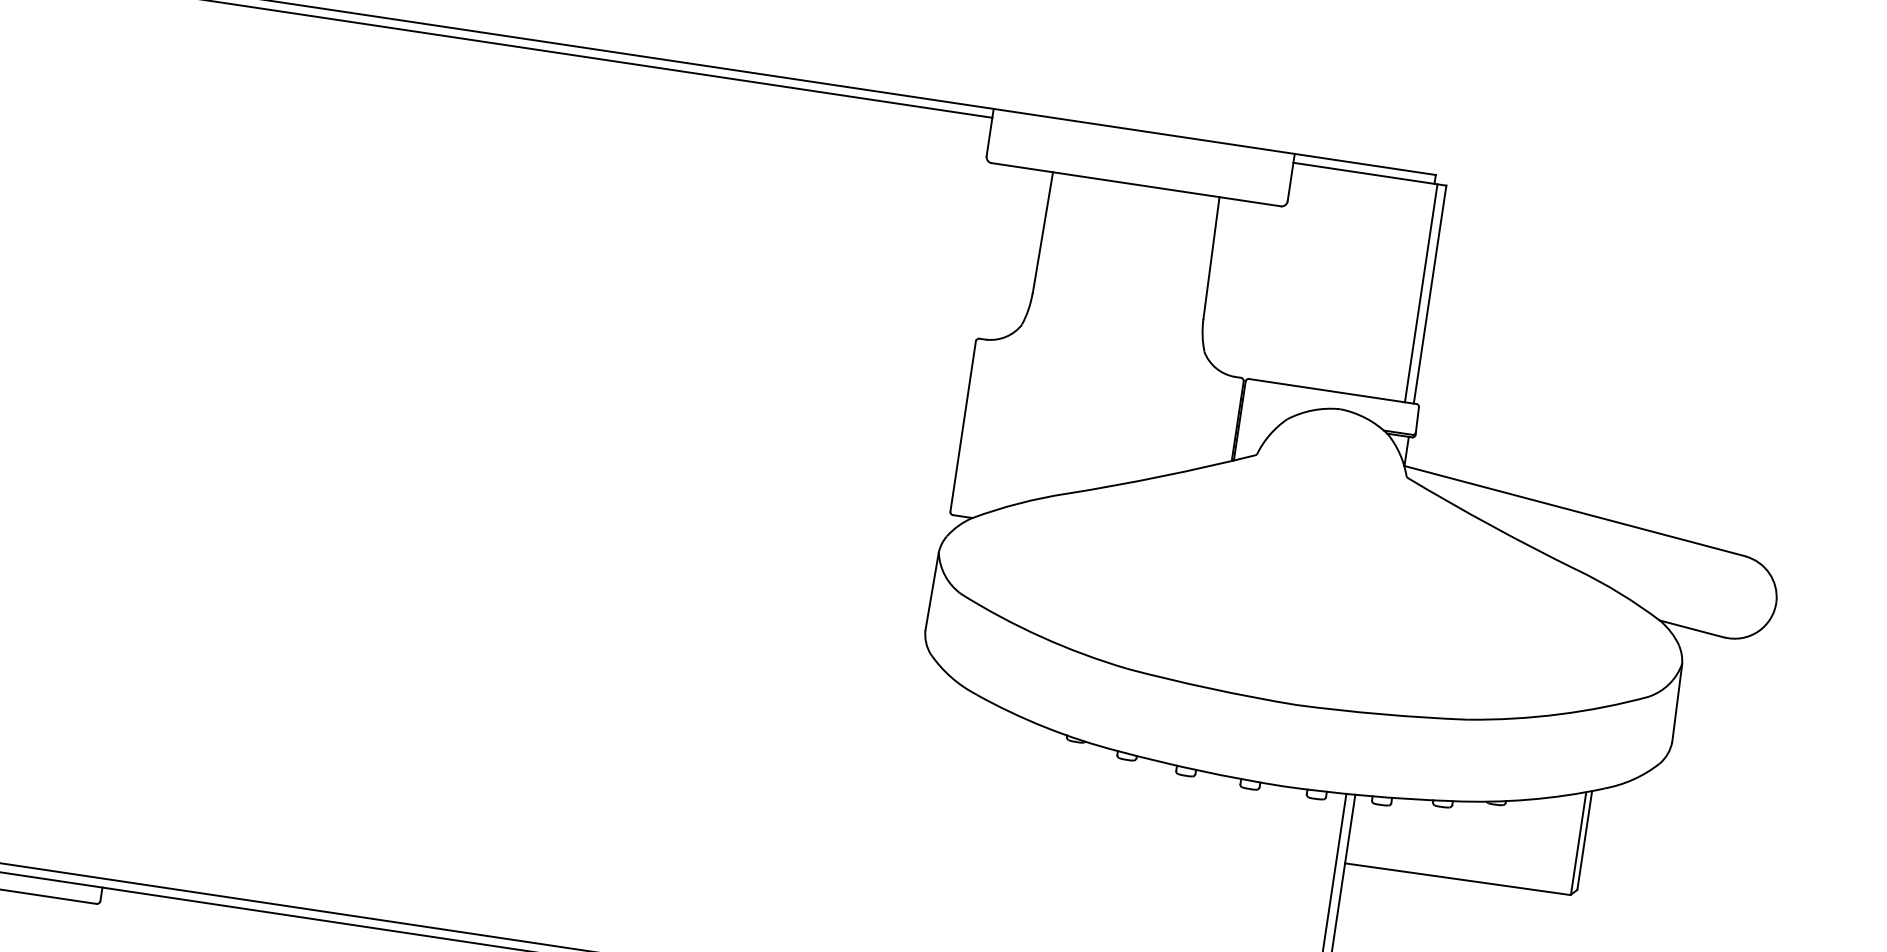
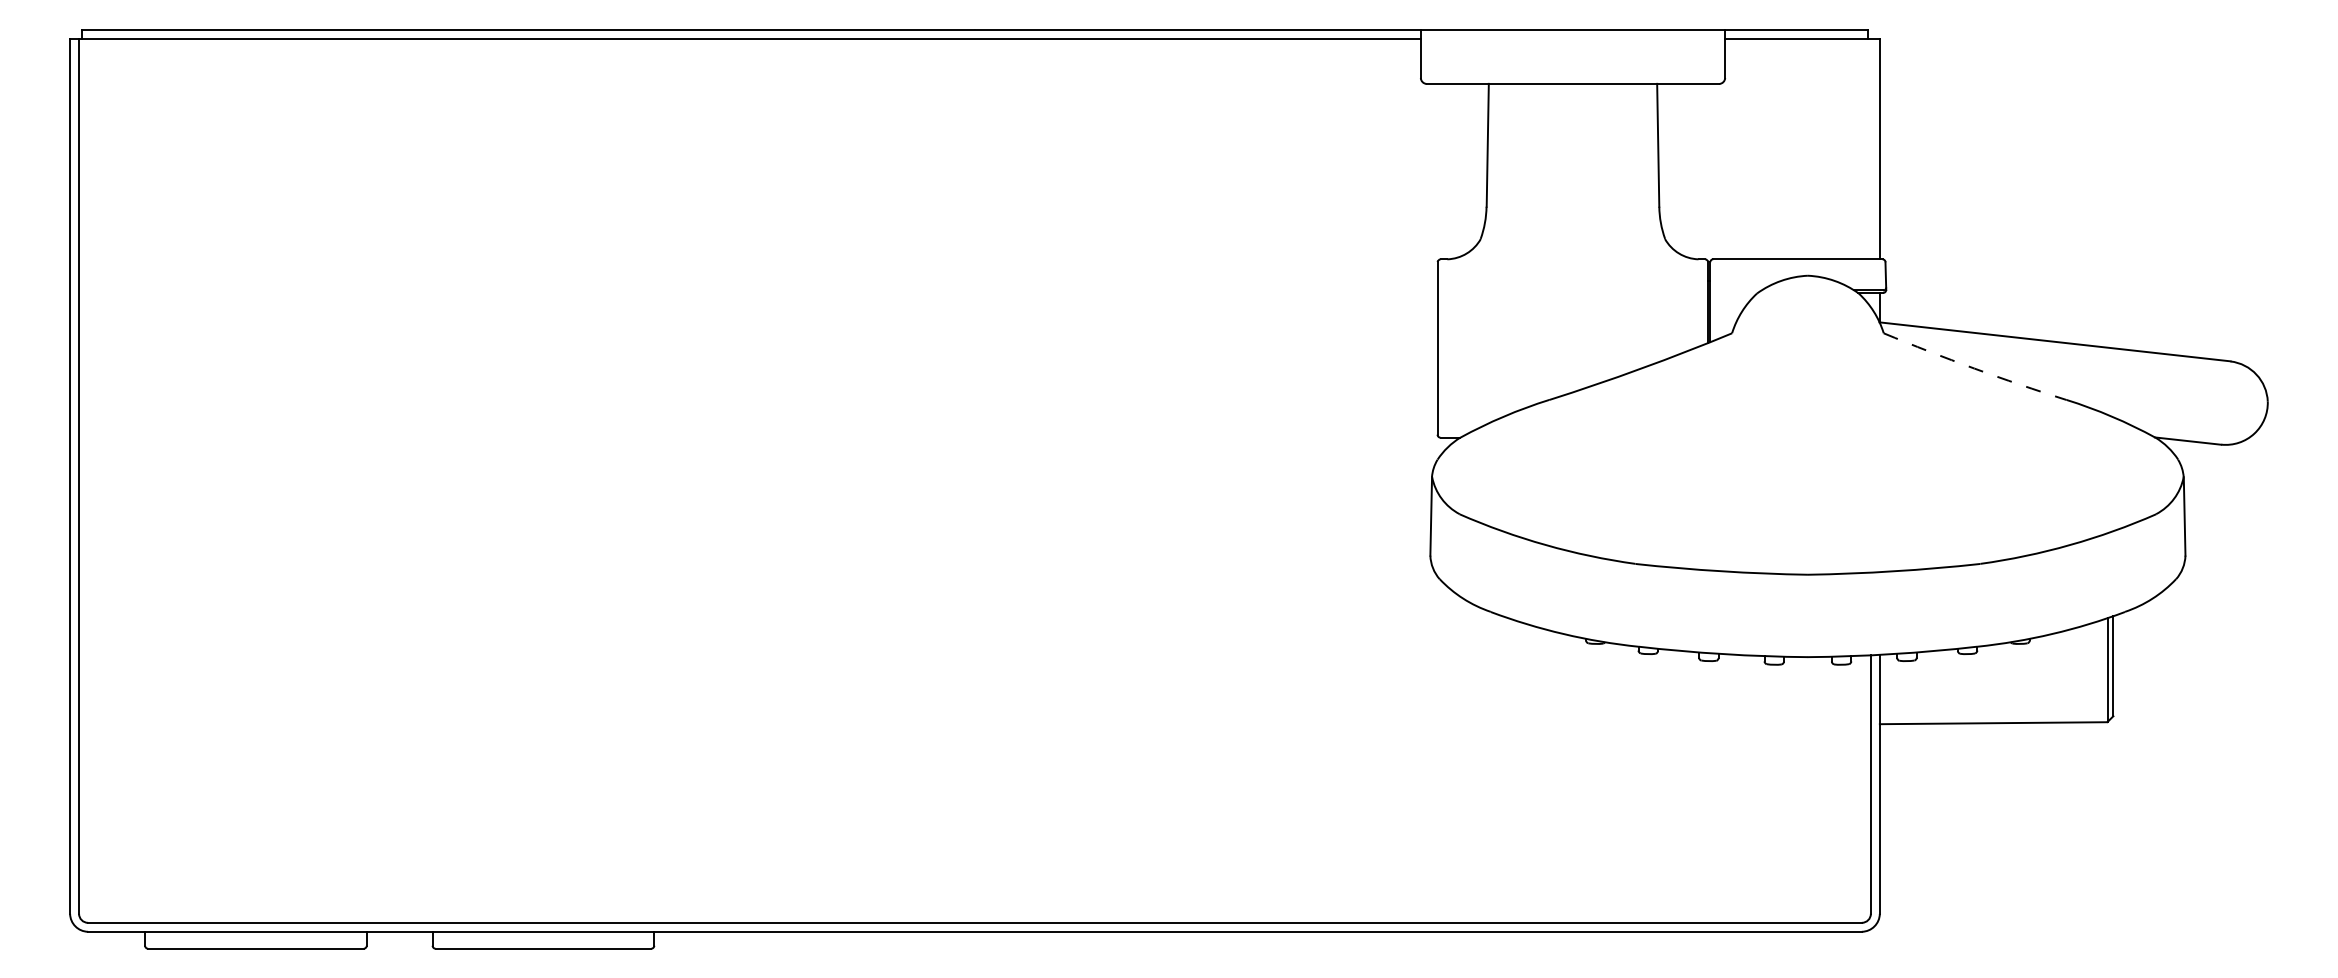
line: (1420, 292) -> (1870, 148), removed
arc: (1491, 525) -> (1974, 368), solid -> dashed

